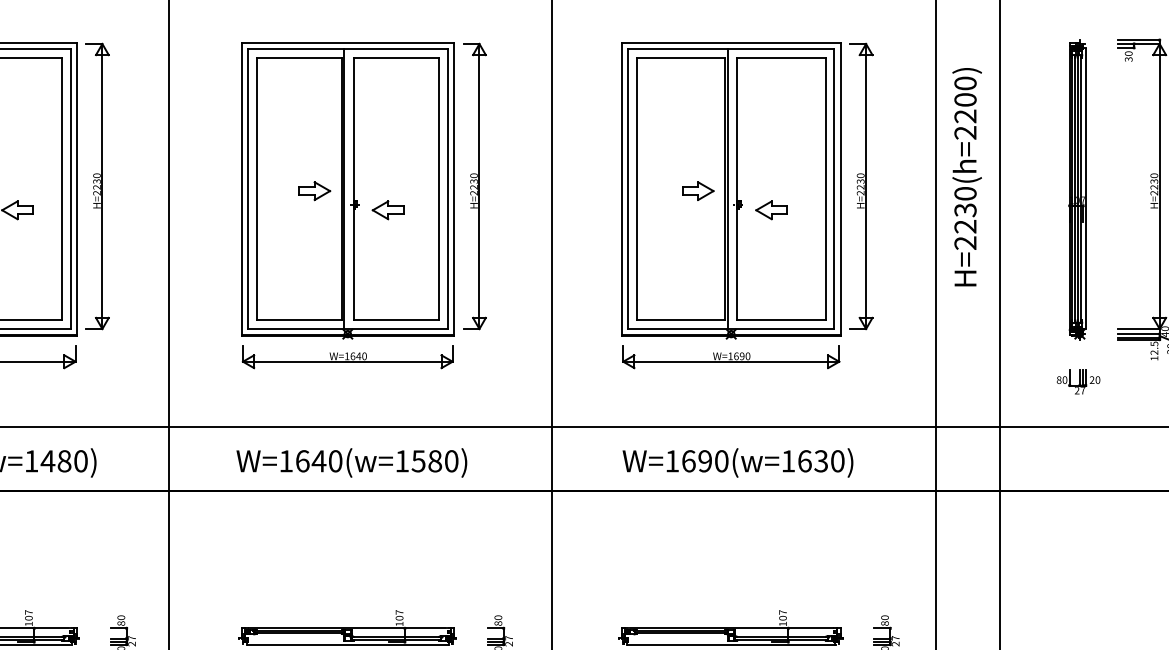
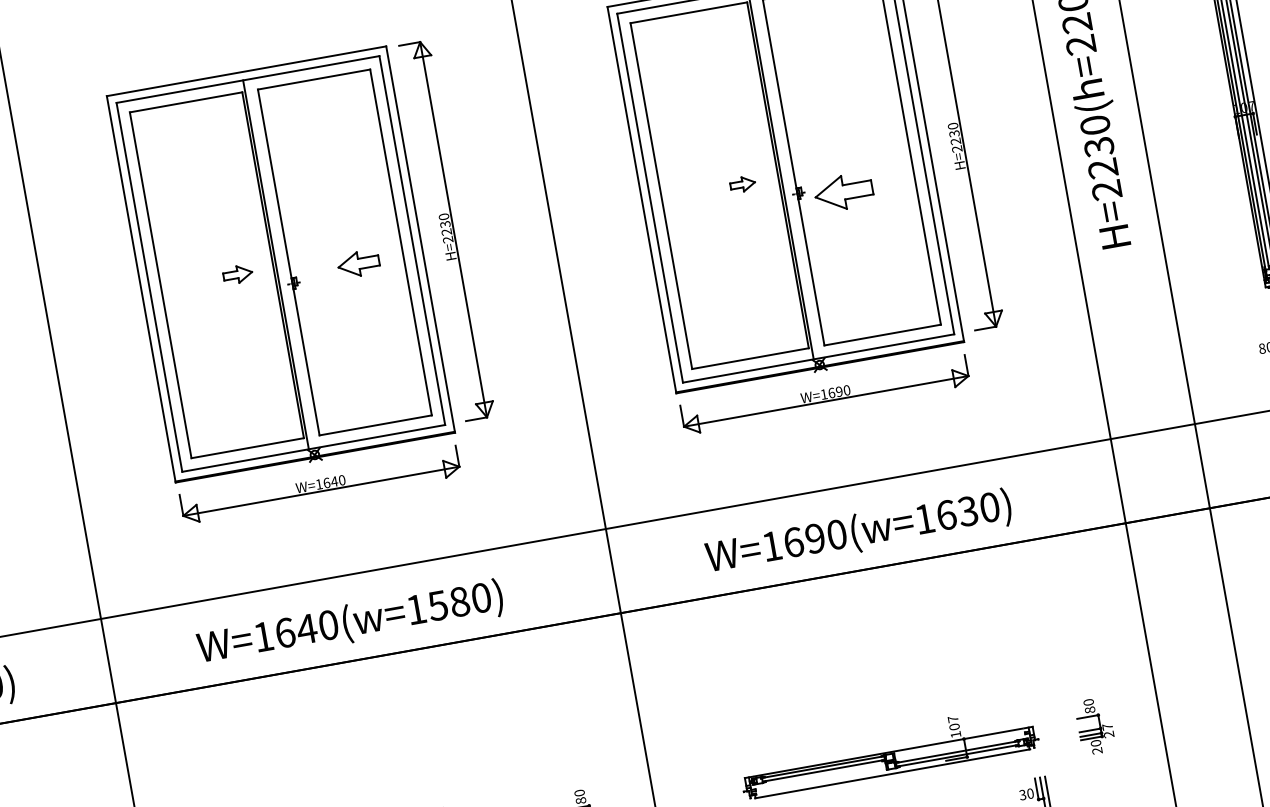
part: (698, 190) -> (742, 183), size x0.6
part: (314, 191) -> (237, 274), size x0.7
part: (387, 210) -> (357, 264), moved
part: (771, 210) -> (843, 192), size x1.4

